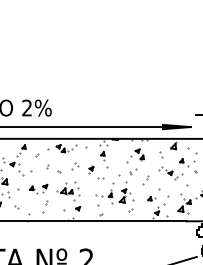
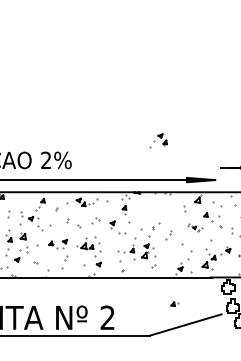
part: (135, 155) -> (158, 140), moved
part: (170, 172) -> (194, 227), size x0.6
part: (151, 198) -> (174, 303), moved

